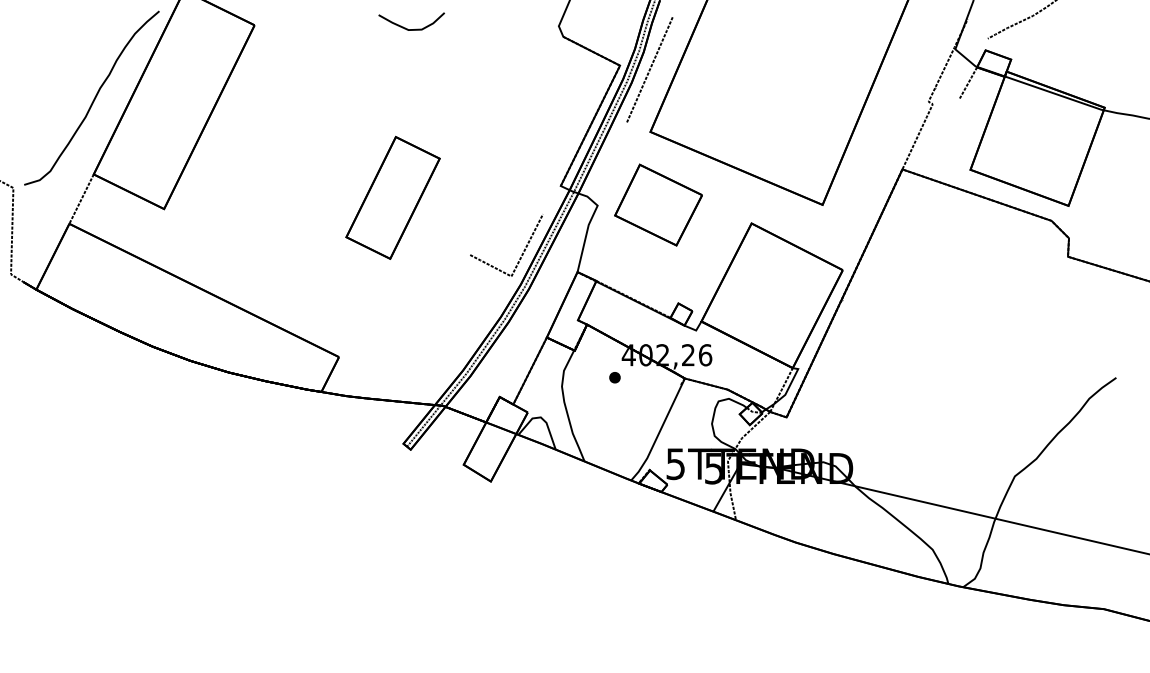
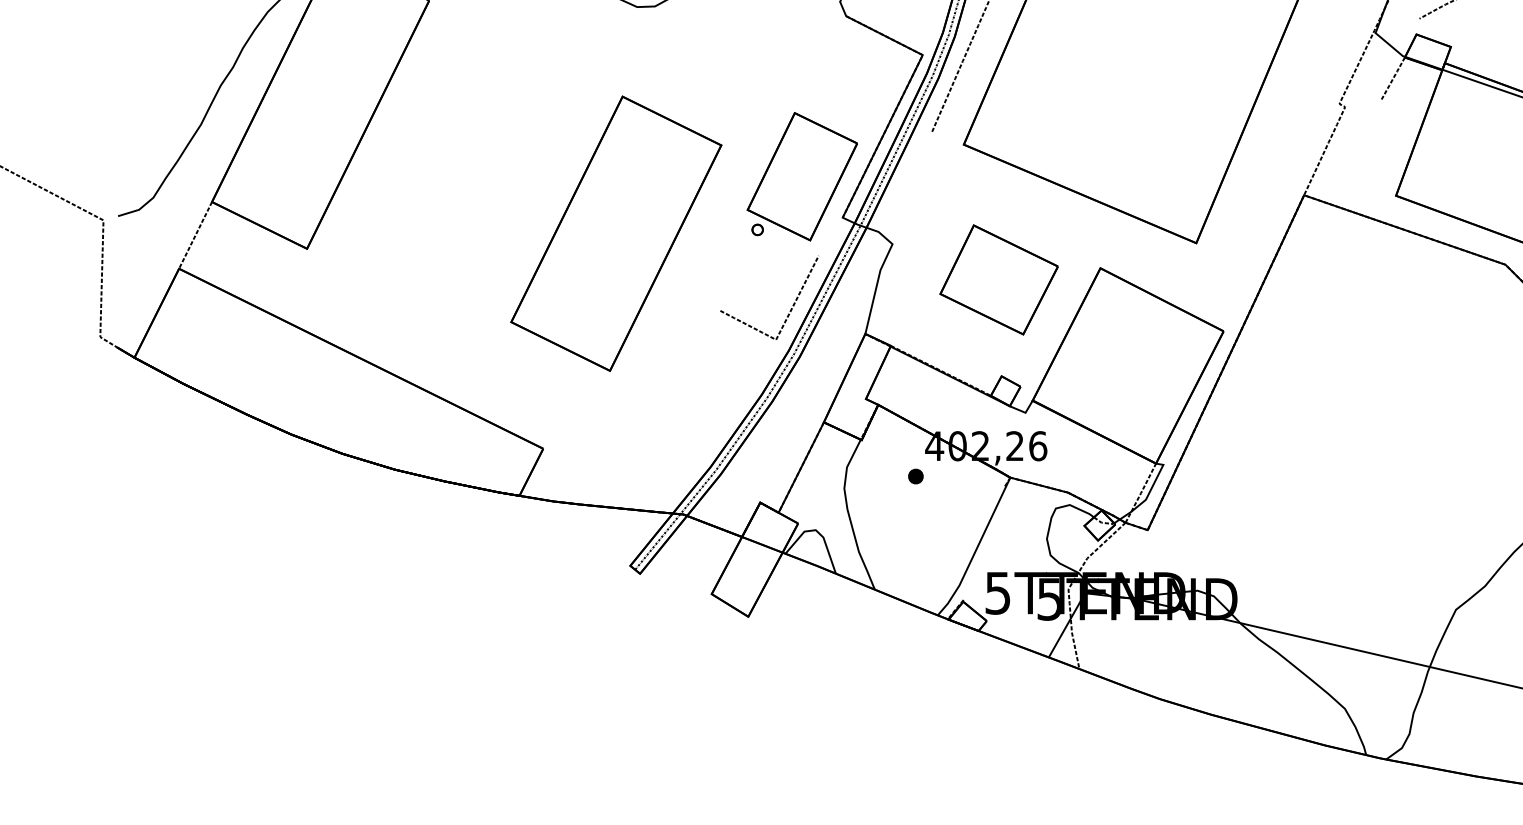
part: (530, 155) -> (801, 176), added
part: (392, 197) -> (615, 233), size x1.67
part: (658, 204) -> (998, 279), moved

